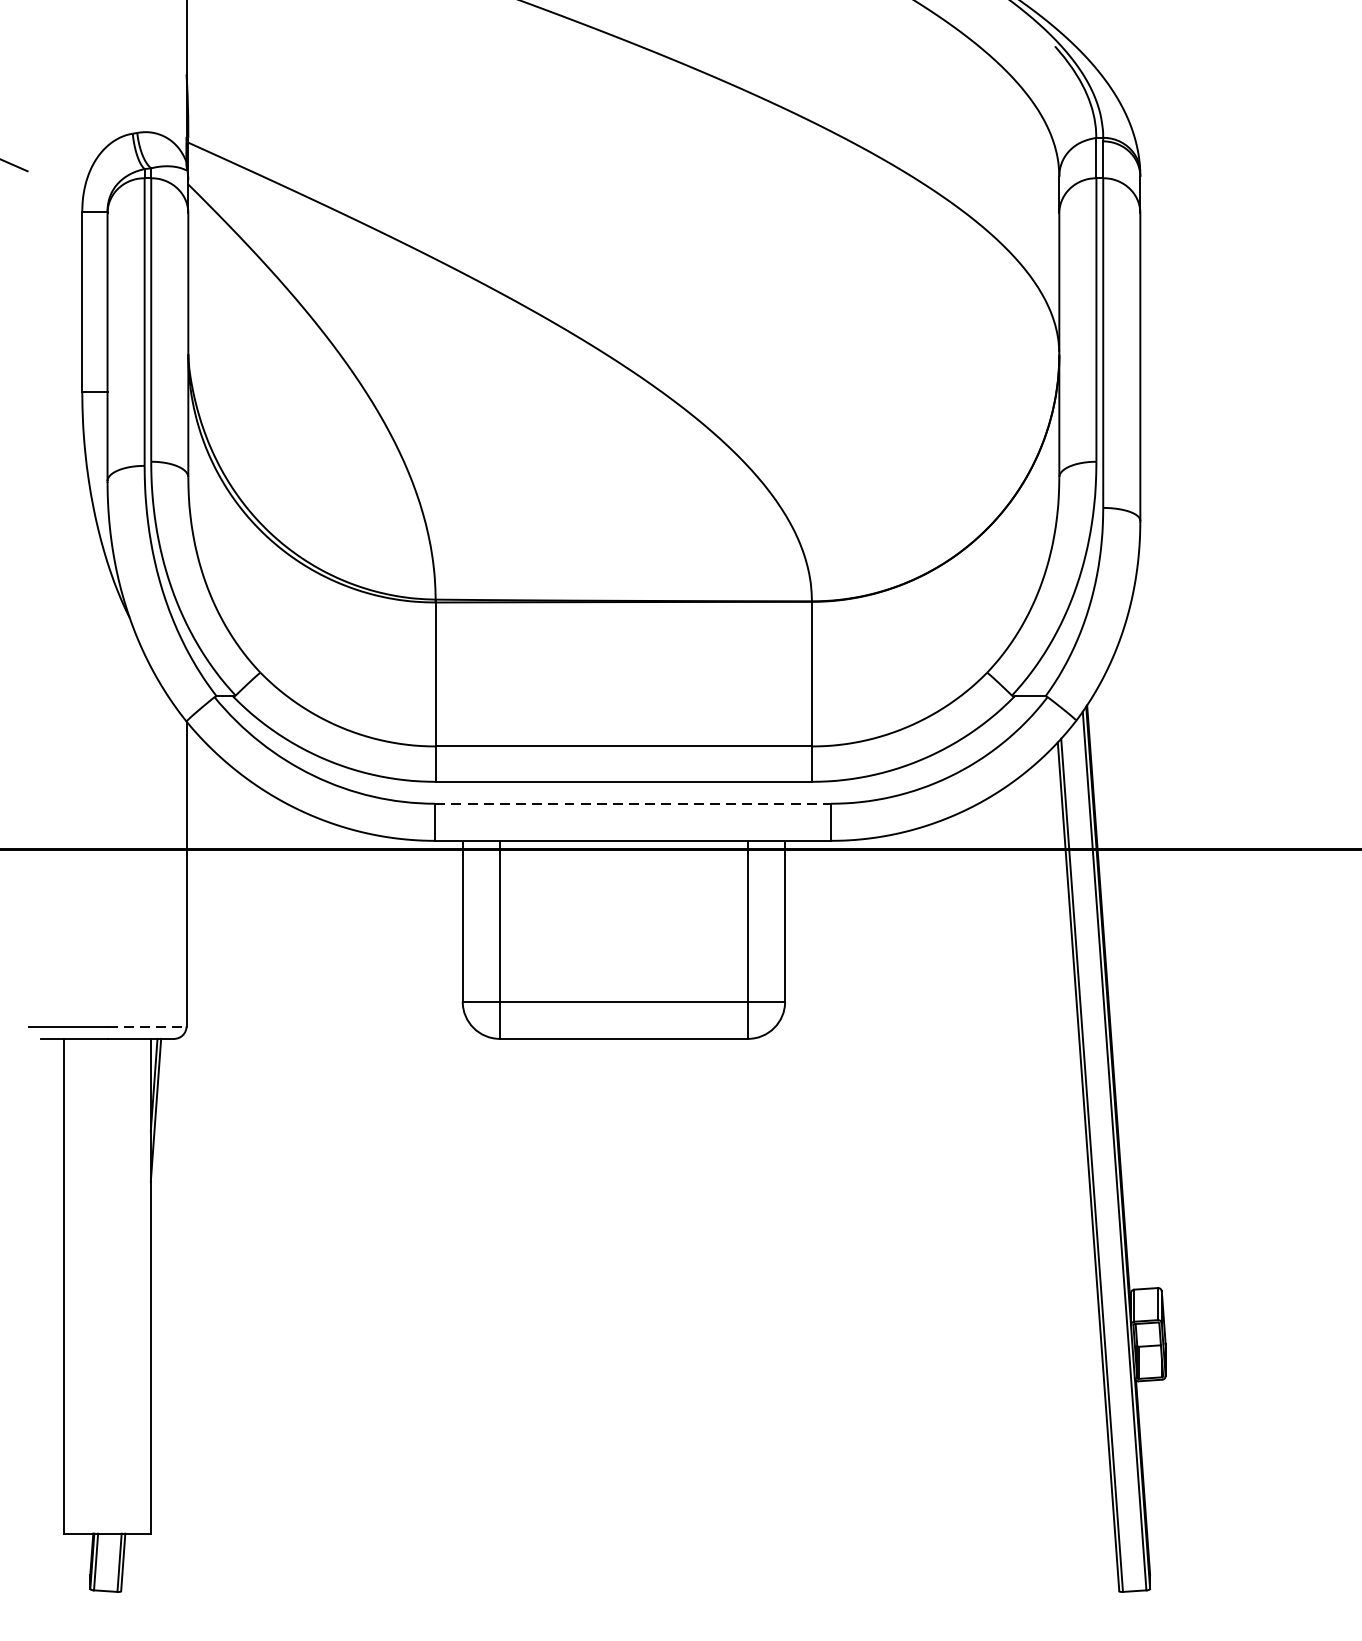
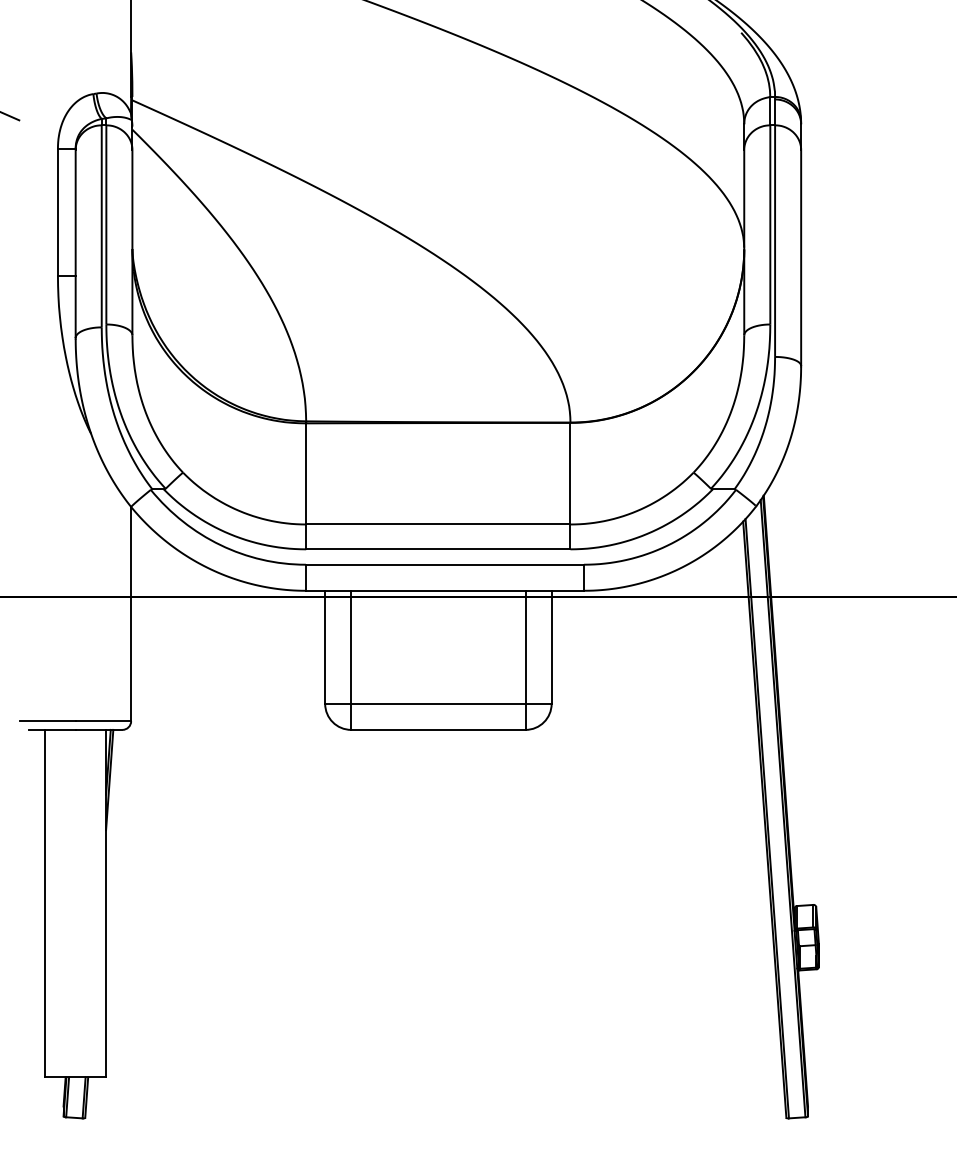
line: (634, 803) -> (445, 564), dashed -> solid
line: (147, 1026) -> (103, 721), dashed -> solid

